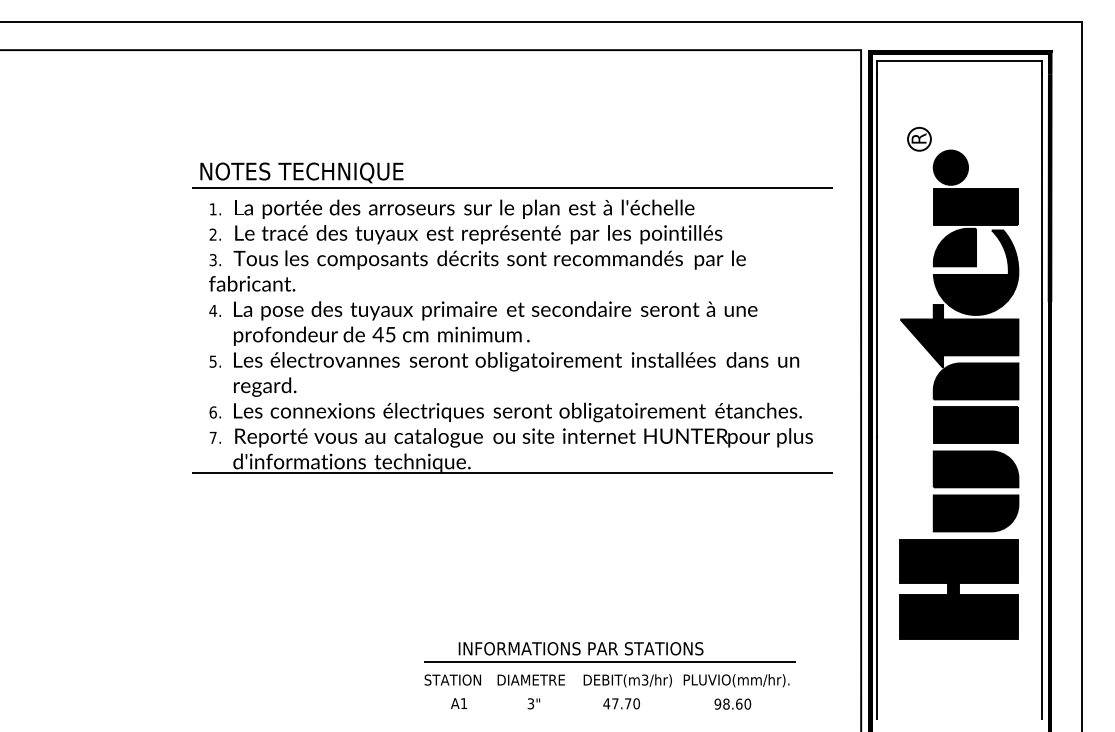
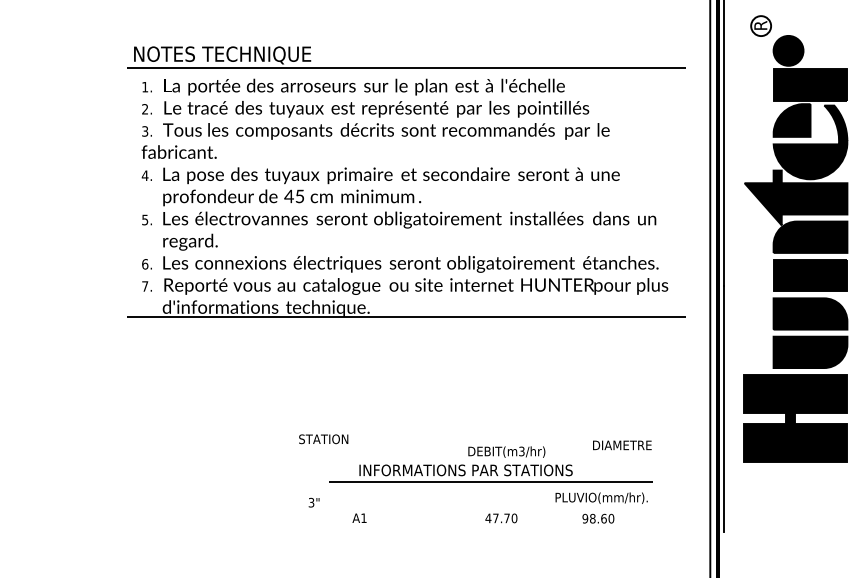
text: (452, 679) -> (323, 438), moved
text: (530, 679) -> (621, 444), moved
text: (627, 680) -> (506, 451), moved
text: (533, 703) -> (313, 502), moved

